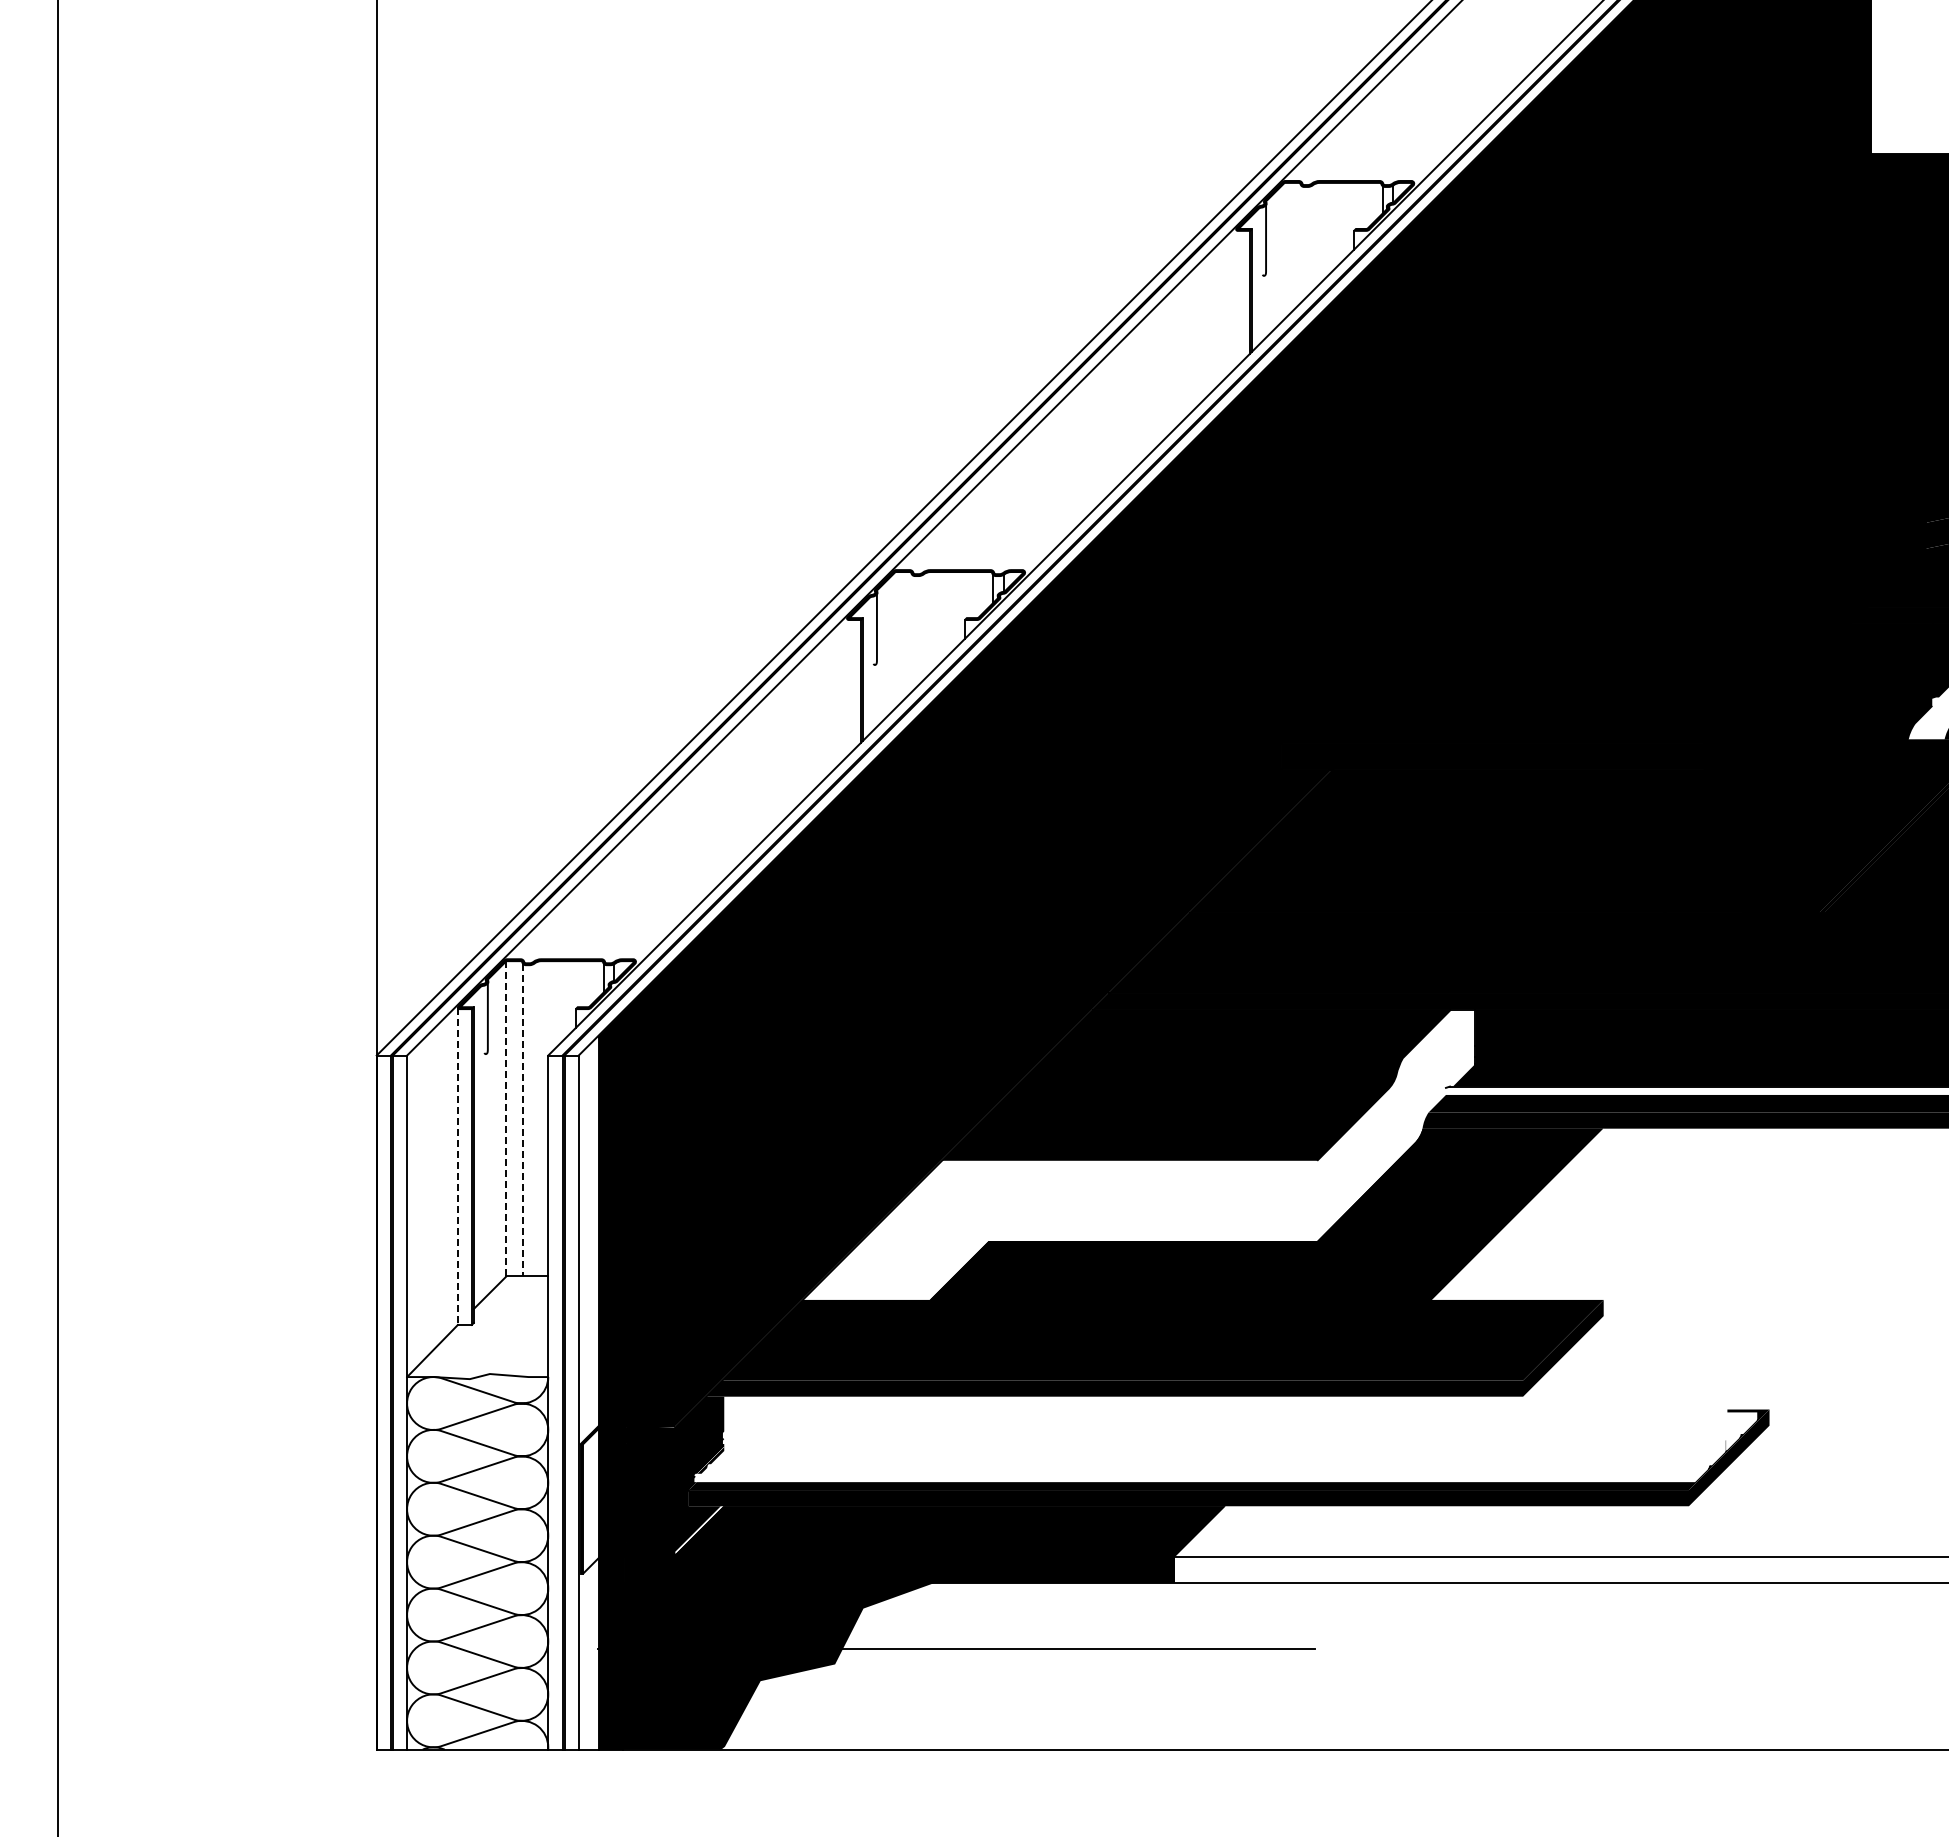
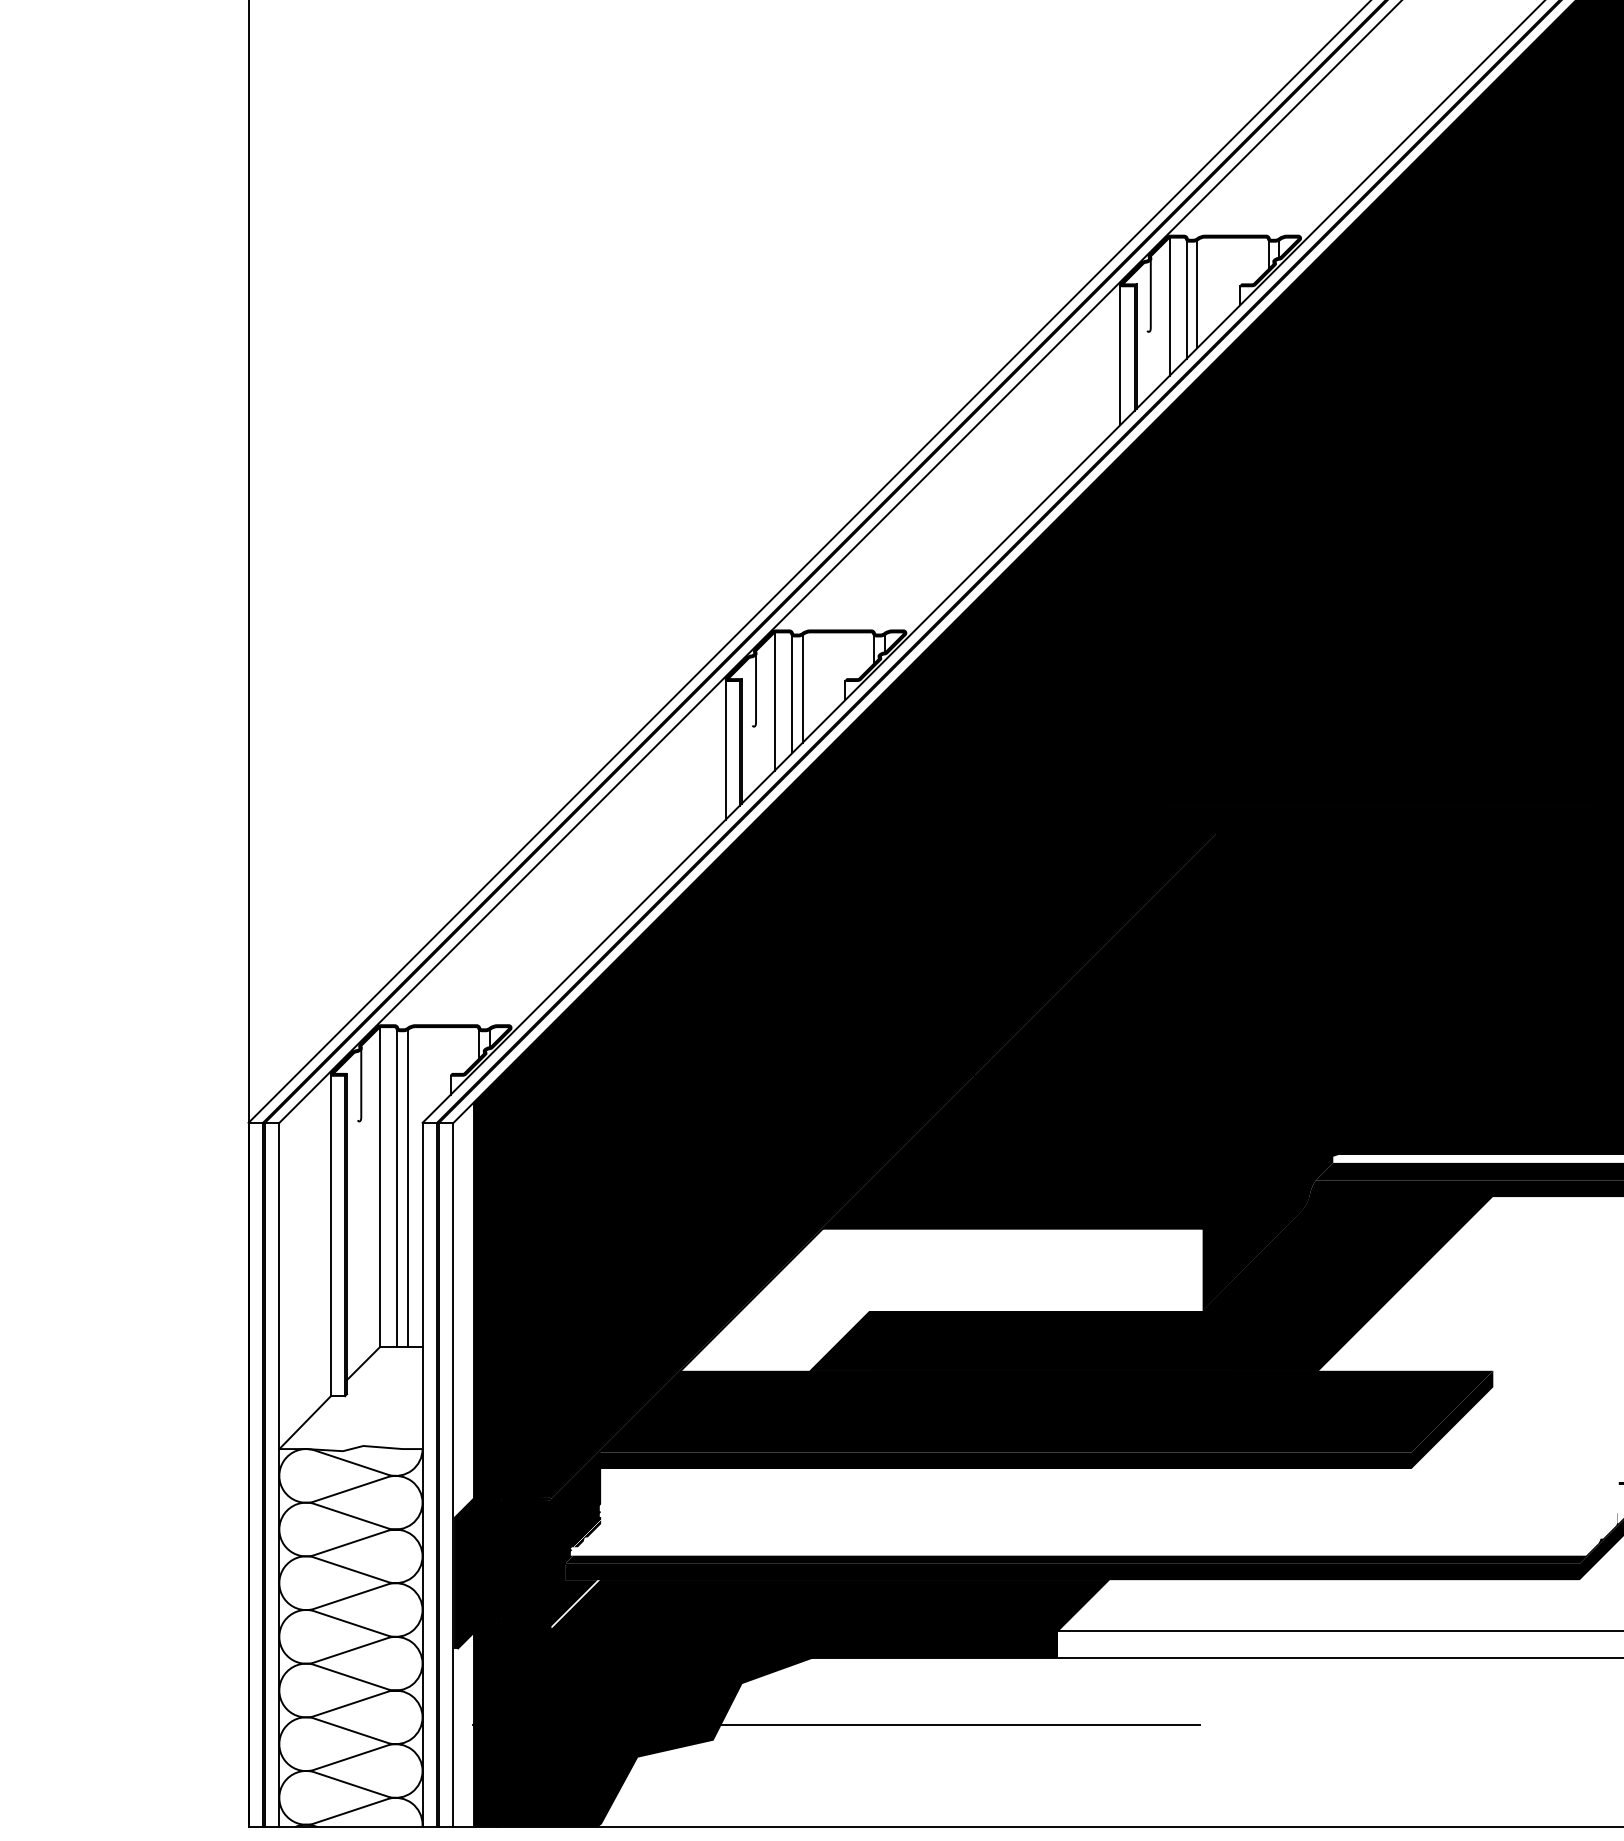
line: (1311, 238) -> (1196, 294), added
line: (1301, 244) -> (1186, 300), added
line: (1284, 251) -> (1169, 307), added
line: (1236, 298) -> (1120, 354), added
line: (922, 628) -> (802, 689), added
line: (912, 633) -> (792, 694), added
line: (895, 640) -> (774, 701), added
line: (847, 687) -> (726, 749), added
line: (506, 1118) -> (380, 1186), dashed -> solid
line: (523, 1120) -> (397, 1188), dashed -> solid
line: (533, 1120) -> (407, 1188), added
fill: (1396, 1125) -> (1283, 1193), added
line: (457, 1166) -> (330, 1235), dashed -> solid
fill: (591, 1500) -> (466, 1574), added

